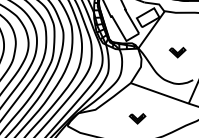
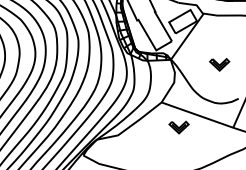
part: (137, 118) -> (178, 127), moved

